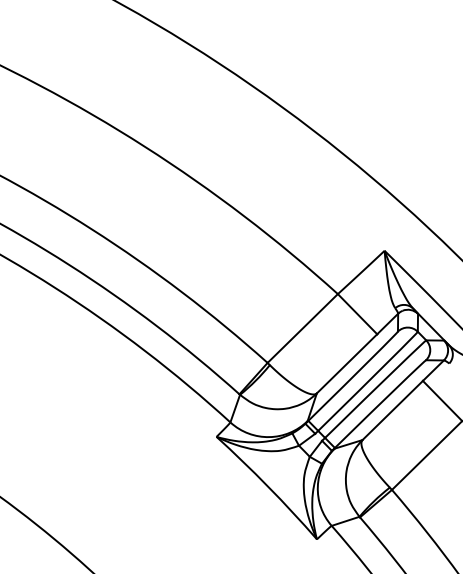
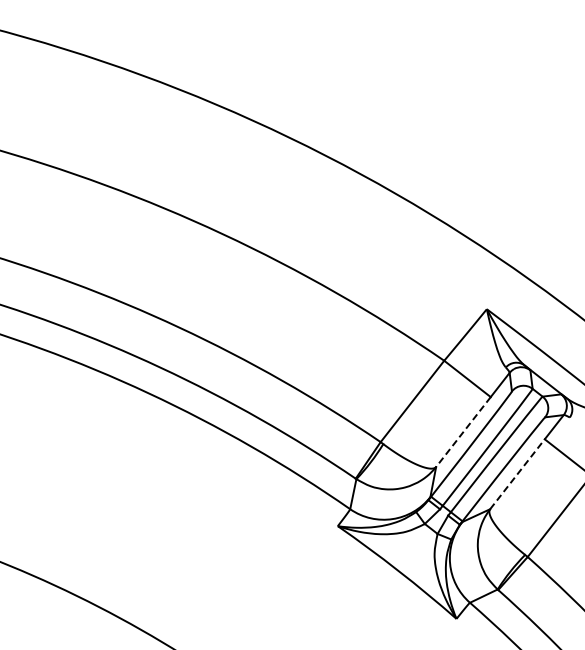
line: (347, 364) -> (463, 432), solid -> dashed
line: (392, 409) -> (517, 473), solid -> dashed

